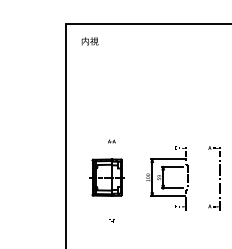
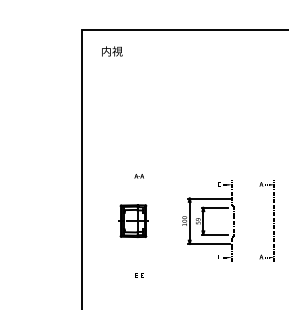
part: (107, 177) -> (133, 220), size x0.7

